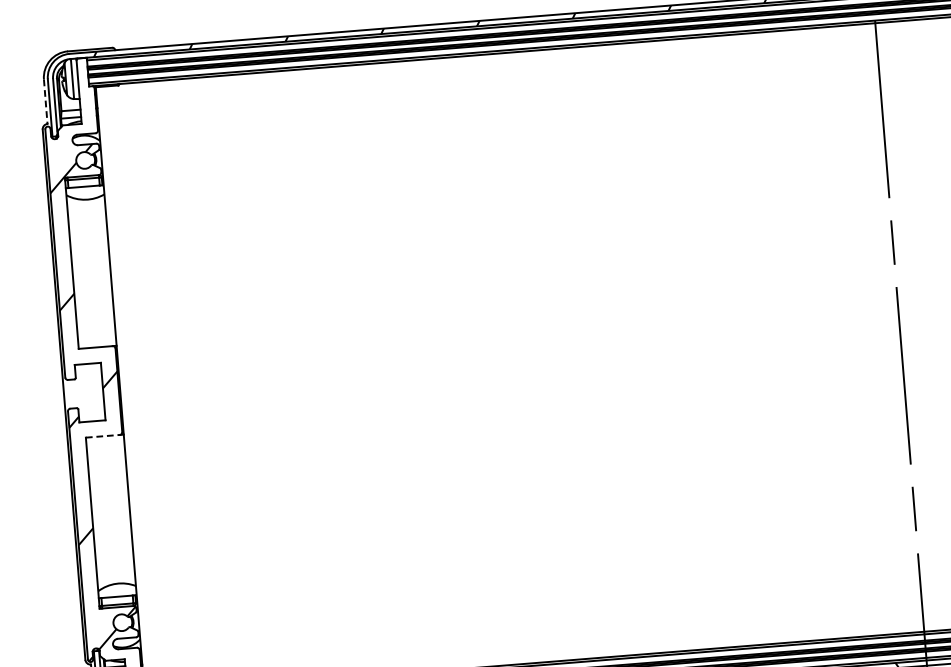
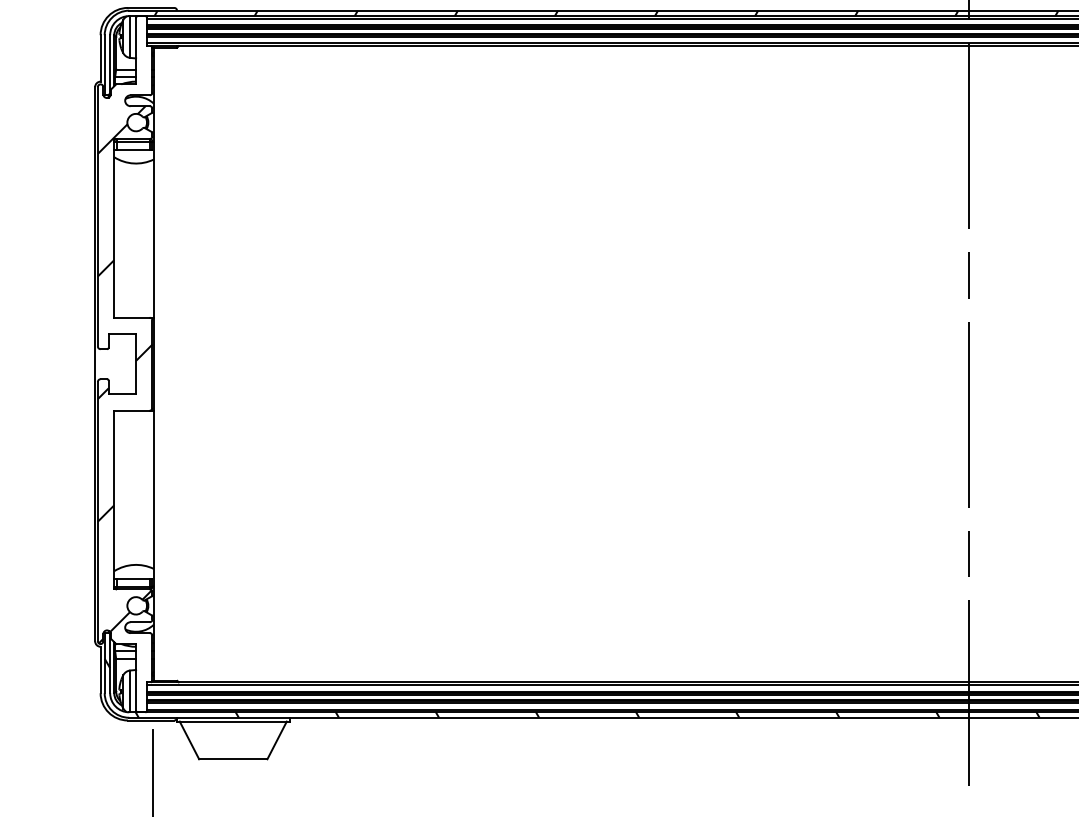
line: (45, 101) -> (100, 58), dashed -> solid
line: (103, 436) -> (132, 410), dashed -> solid

